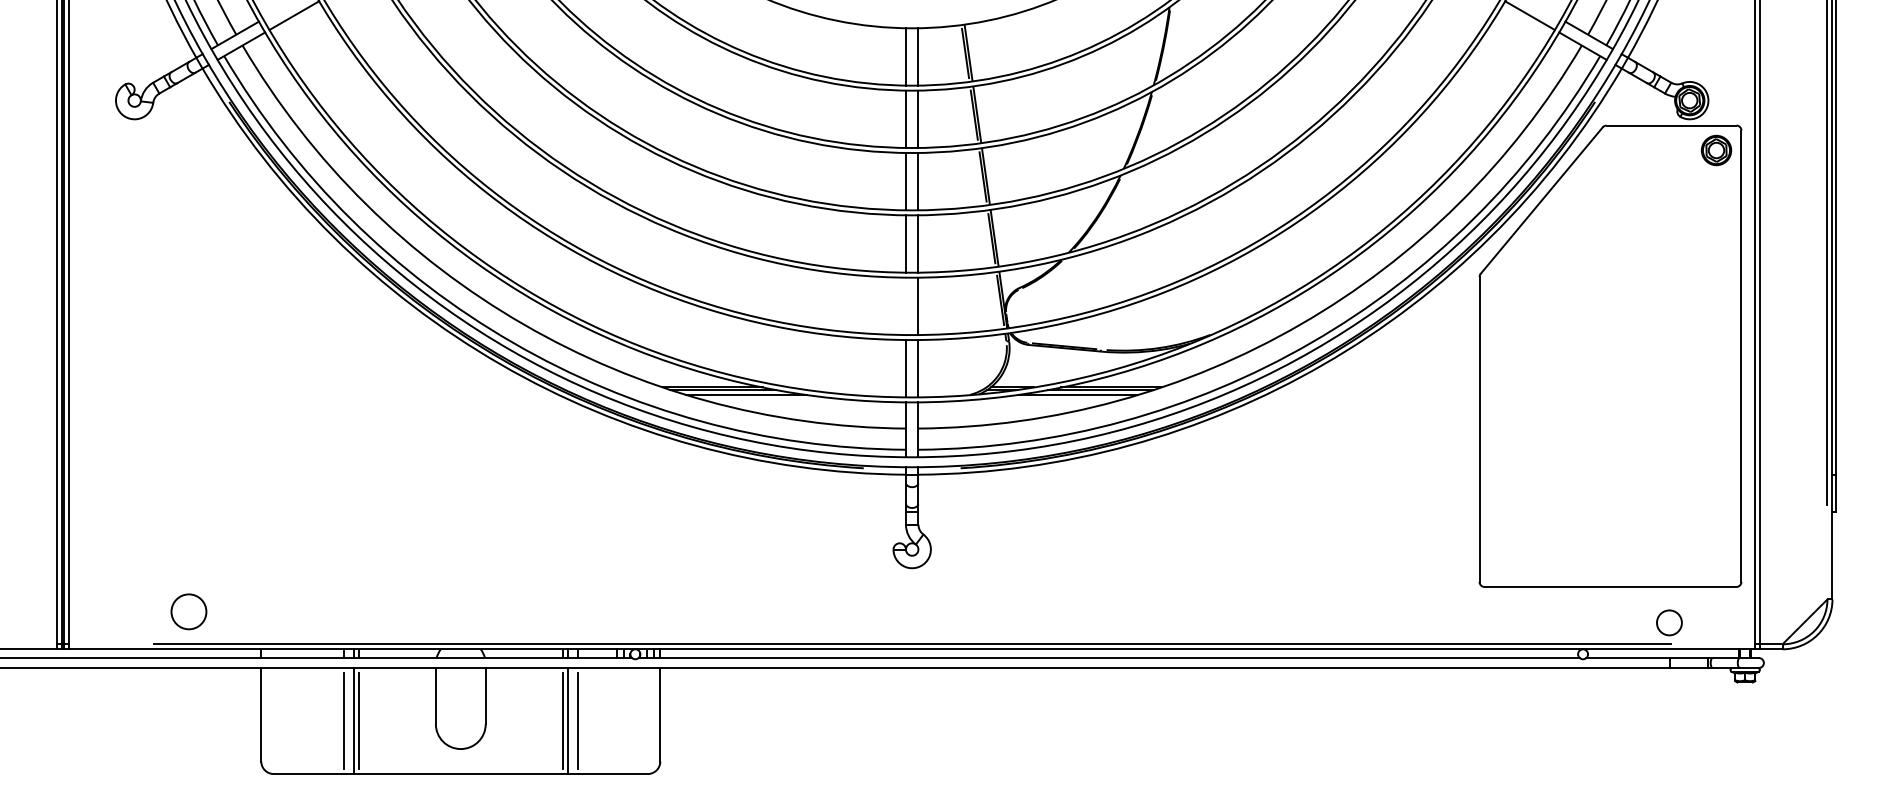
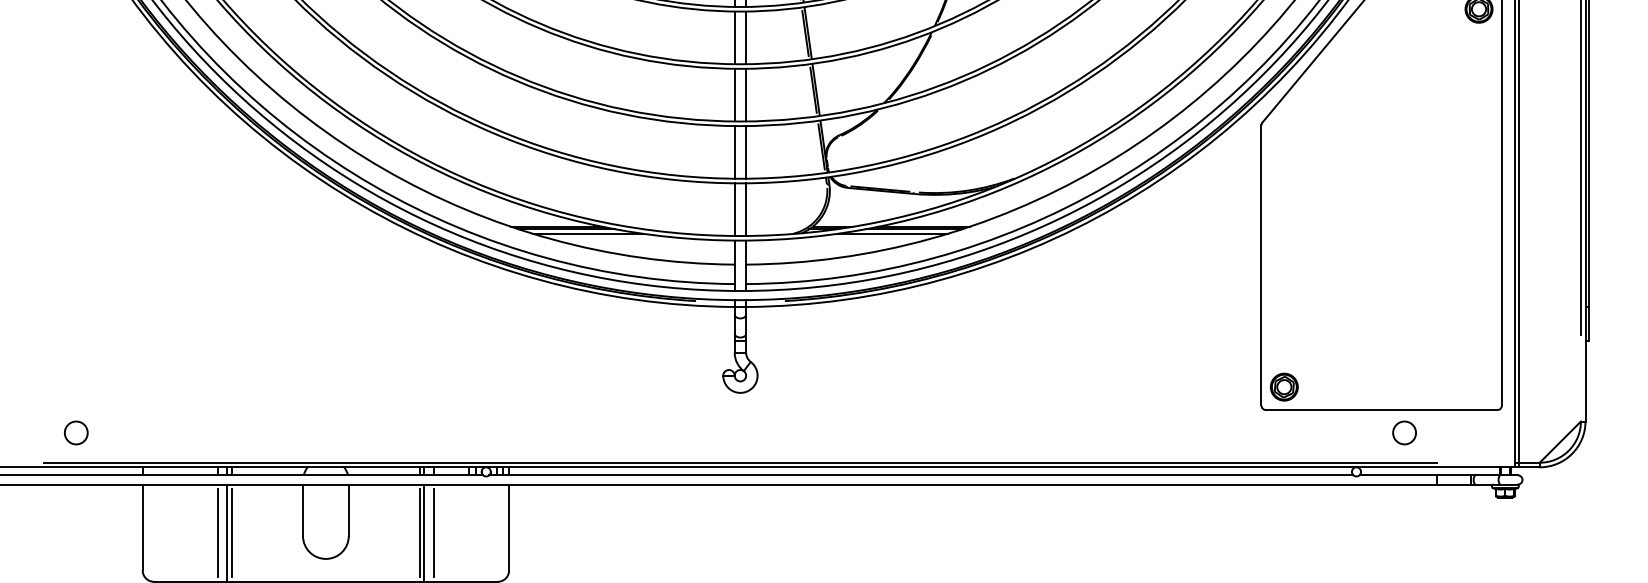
line: (905, 306) -> (734, 152), added
part: (1504, 561) -> (1284, 386), added
circle: (188, 611) -> (75, 432), size x0.71
circle: (1669, 622) -> (1404, 432), moved

